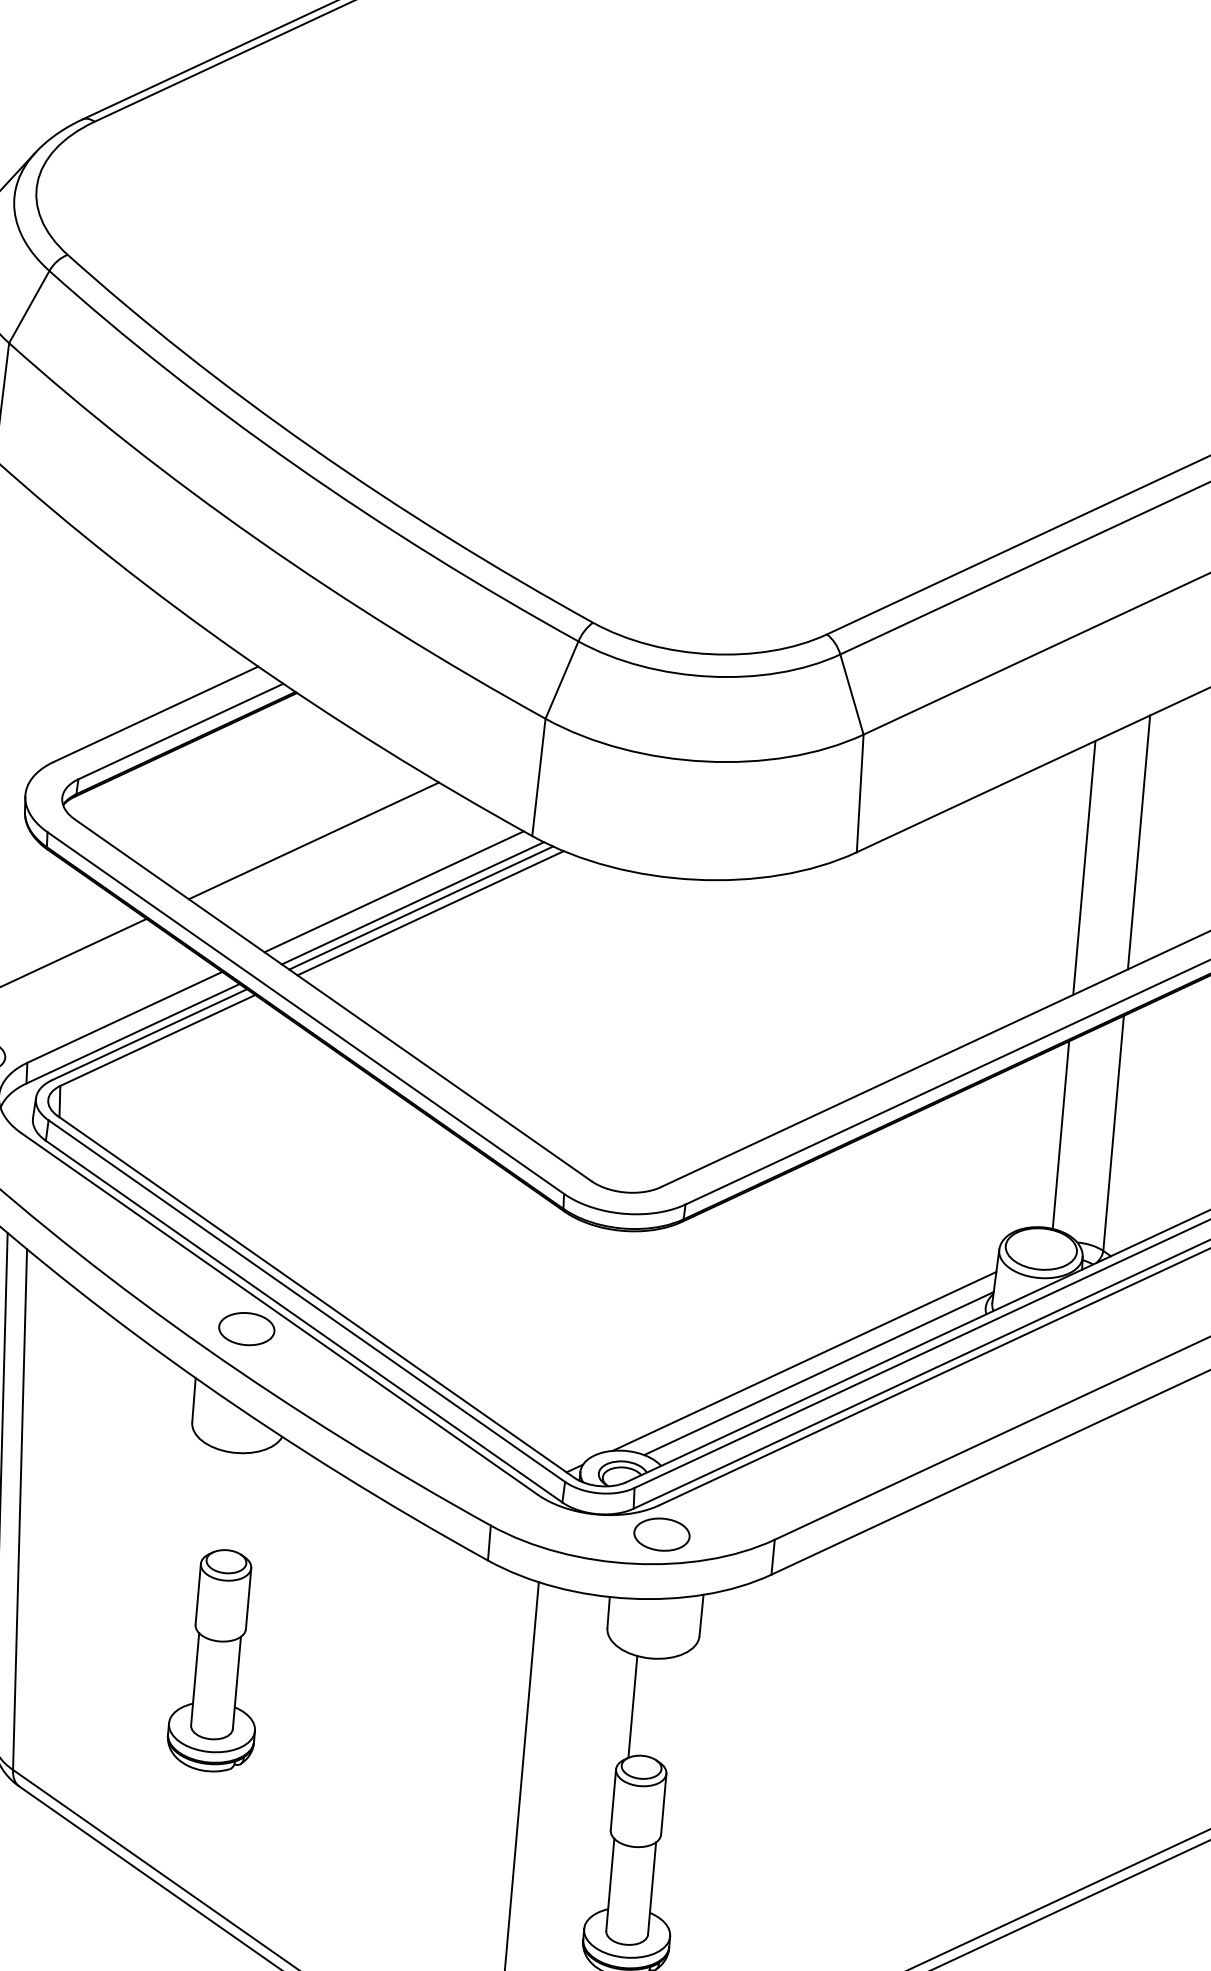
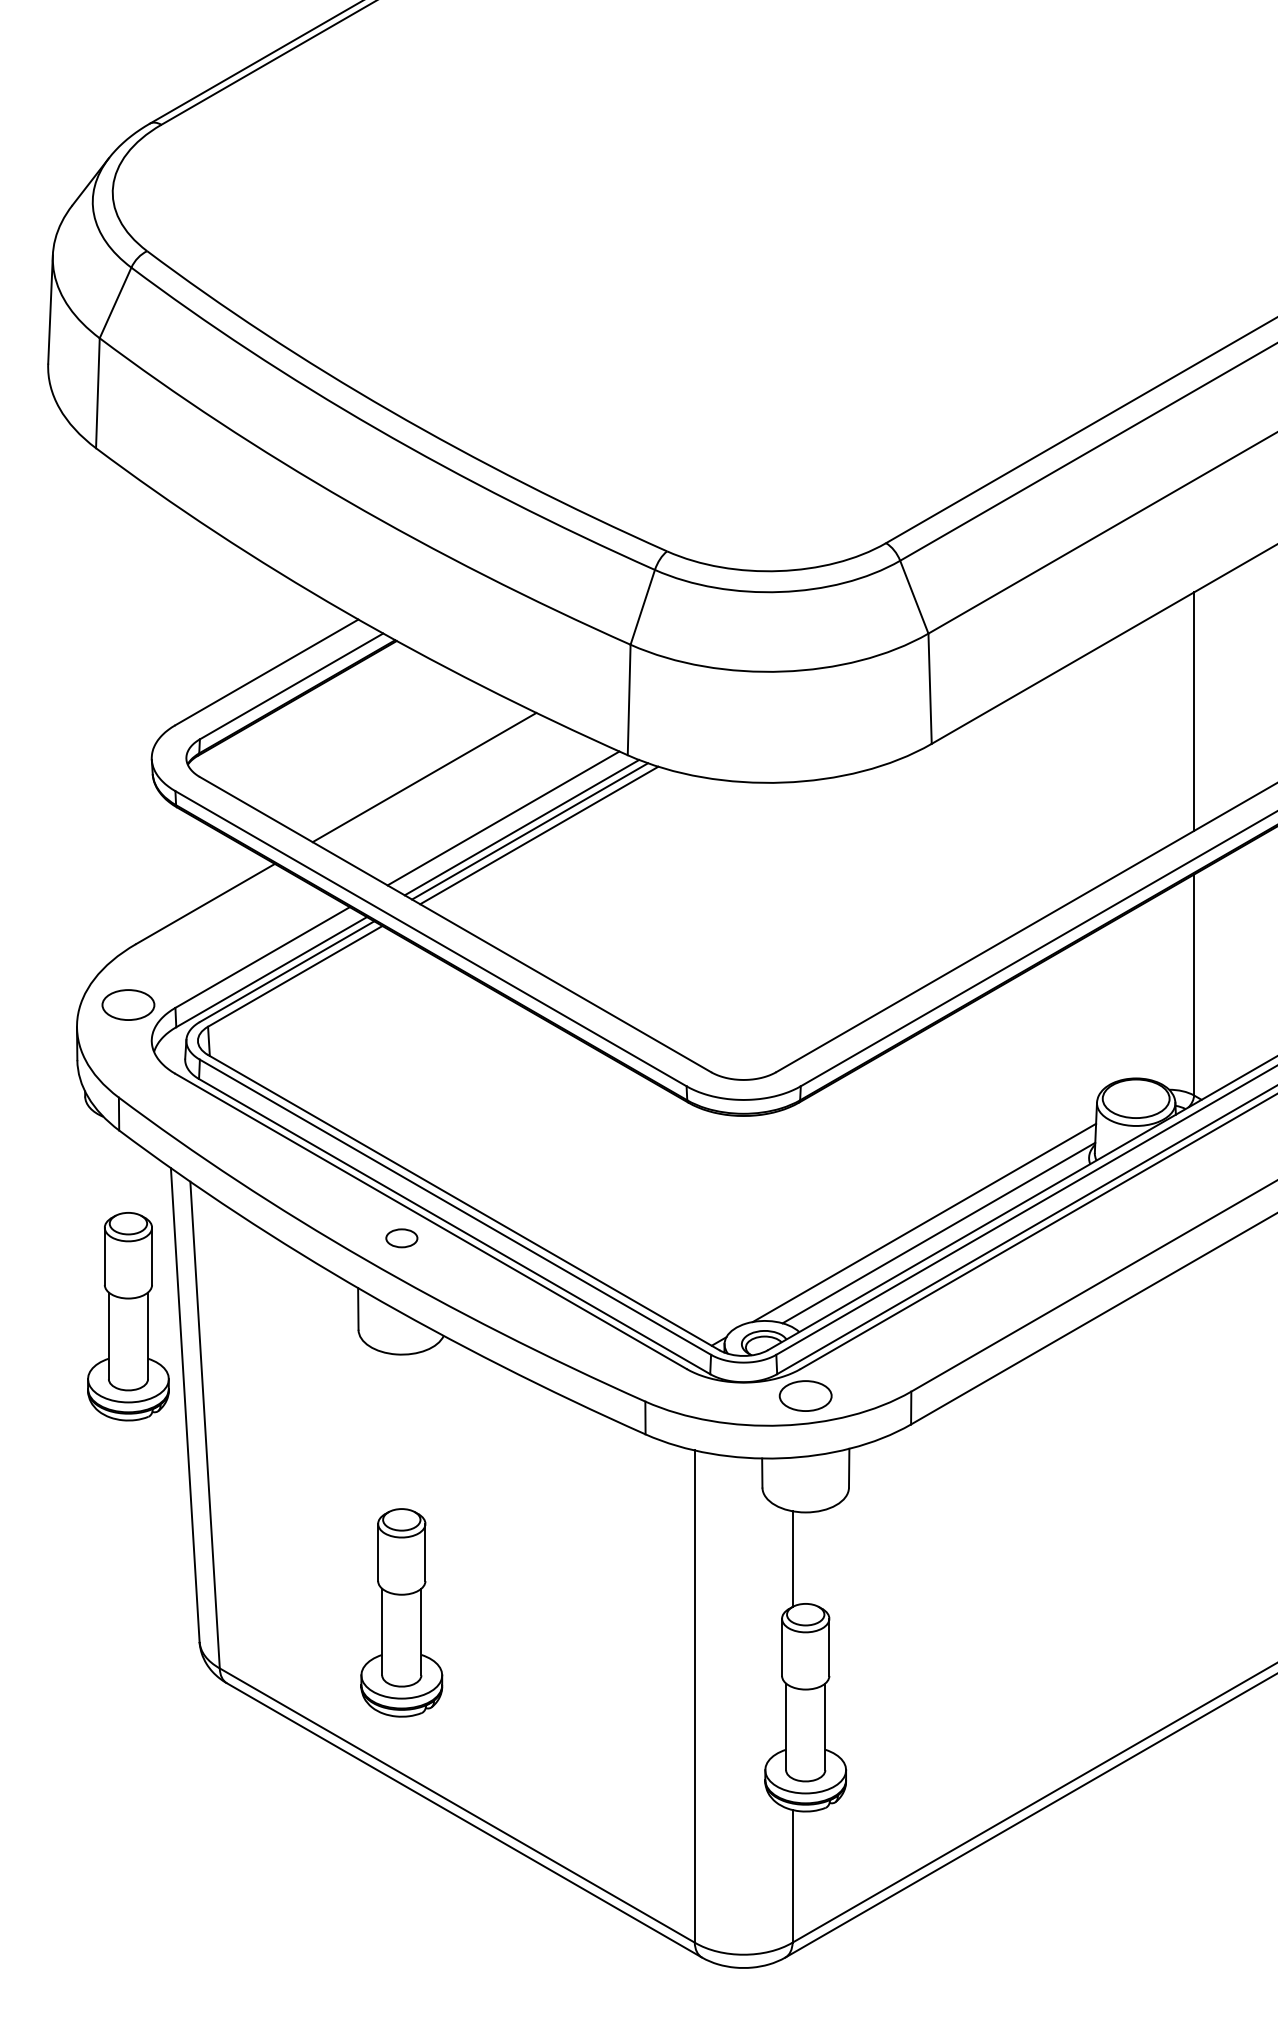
line: (1084, 867) -> (1145, 739), removed
line: (1061, 1134) -> (1145, 990), removed
part: (246, 1329) -> (401, 1238), size x0.6
part: (217, 1660) -> (401, 1612), moved

